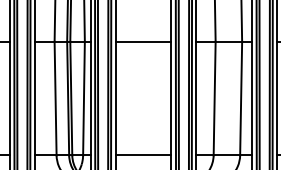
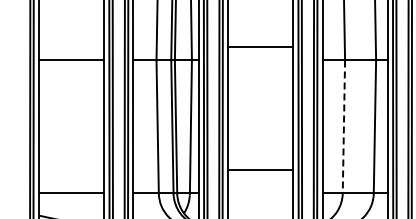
line: (143, 41) -> (260, 47), moved
line: (214, 98) -> (343, 126), solid -> dashed
line: (143, 155) -> (260, 170), moved

